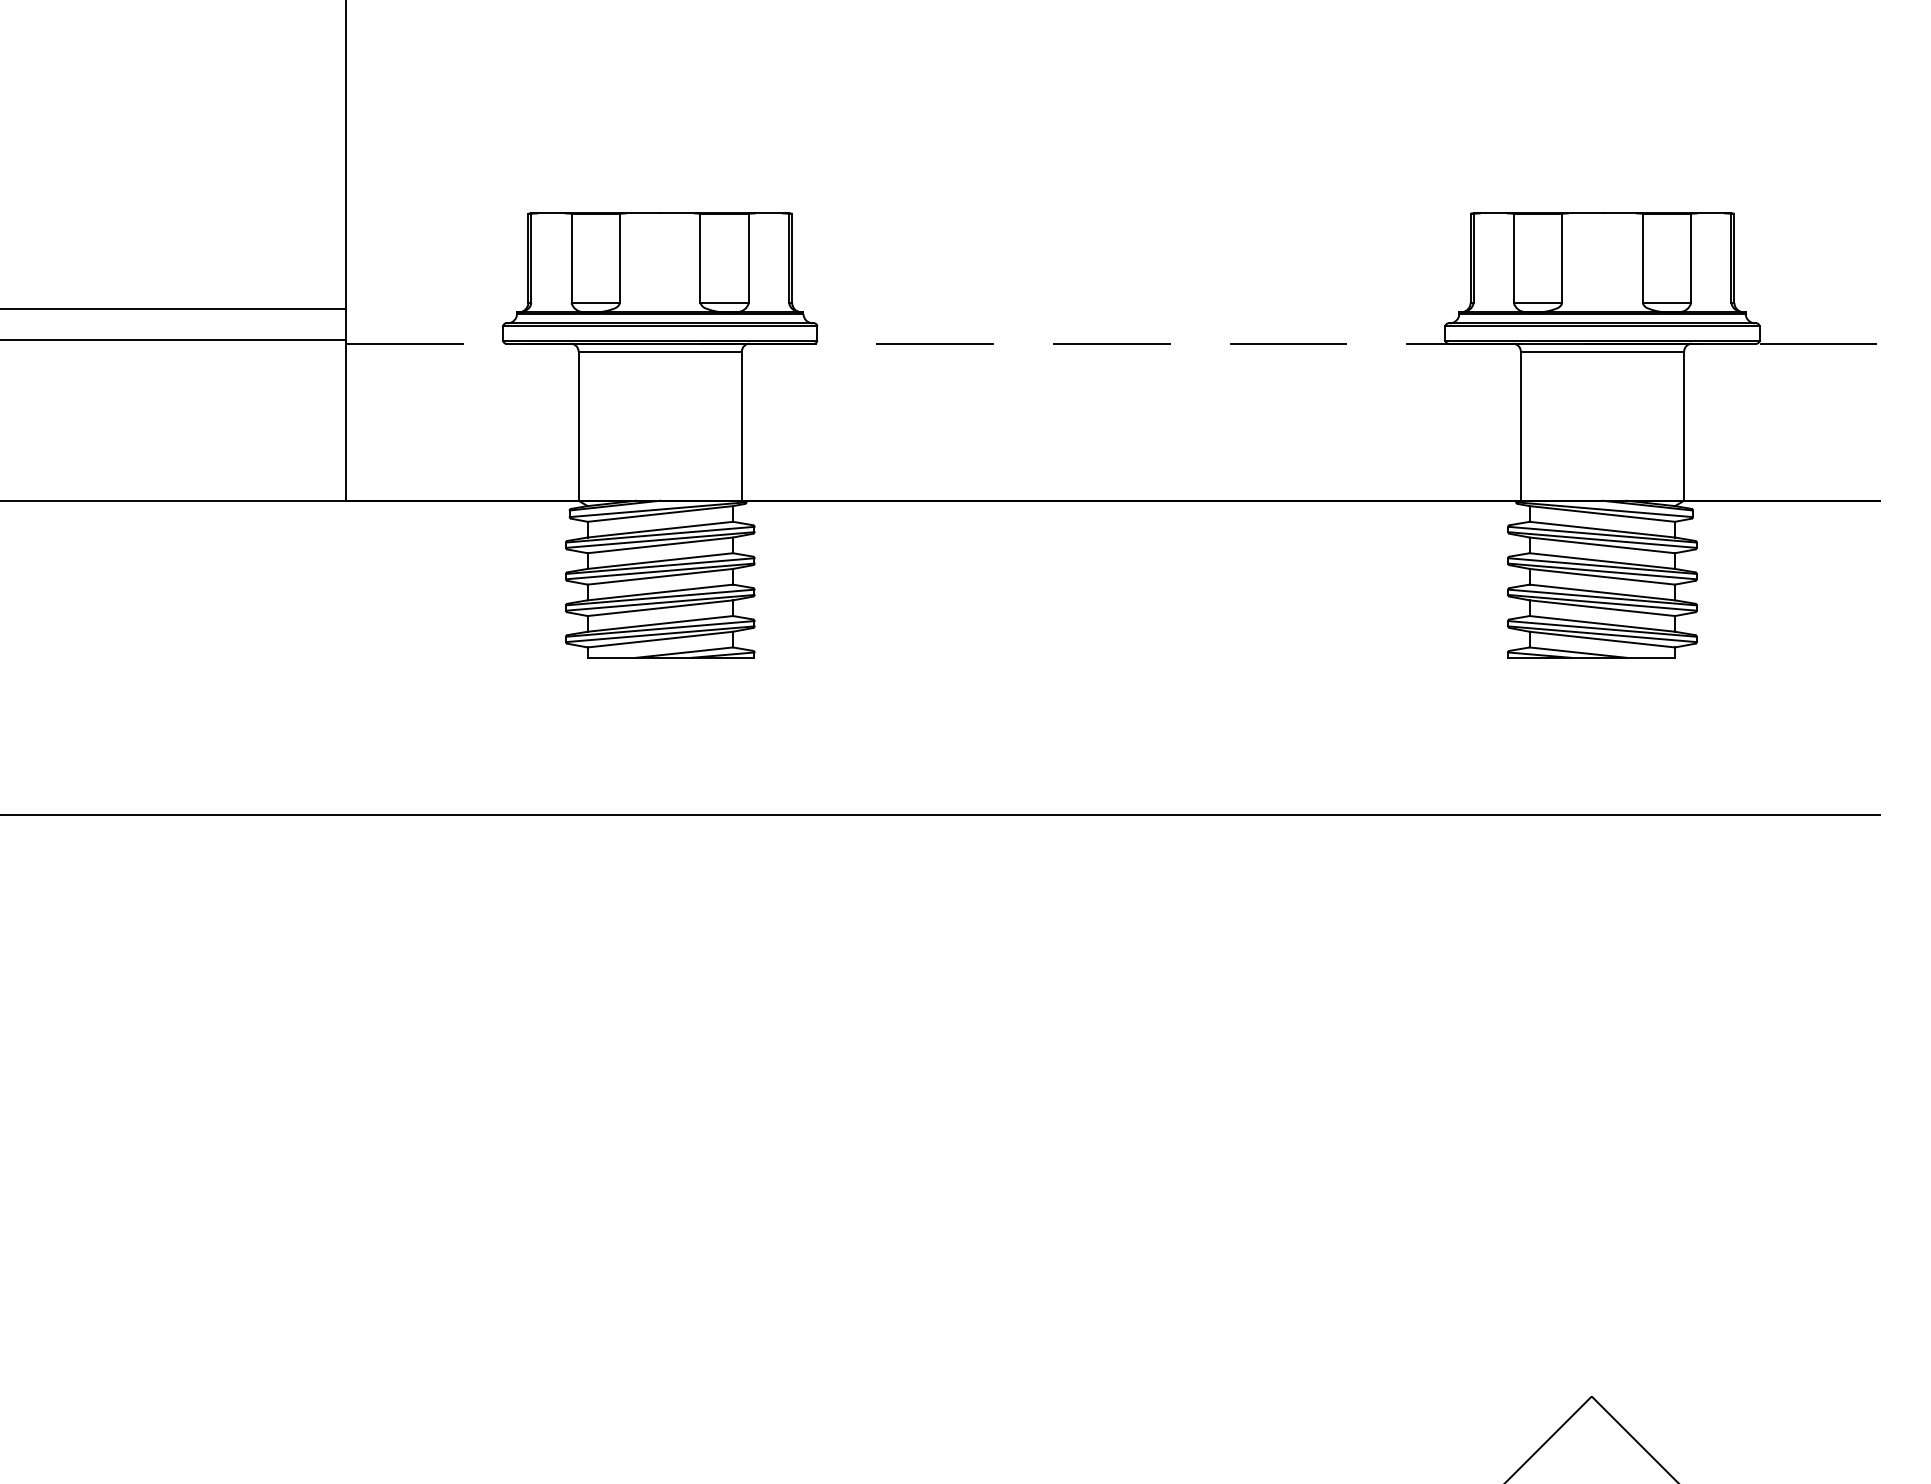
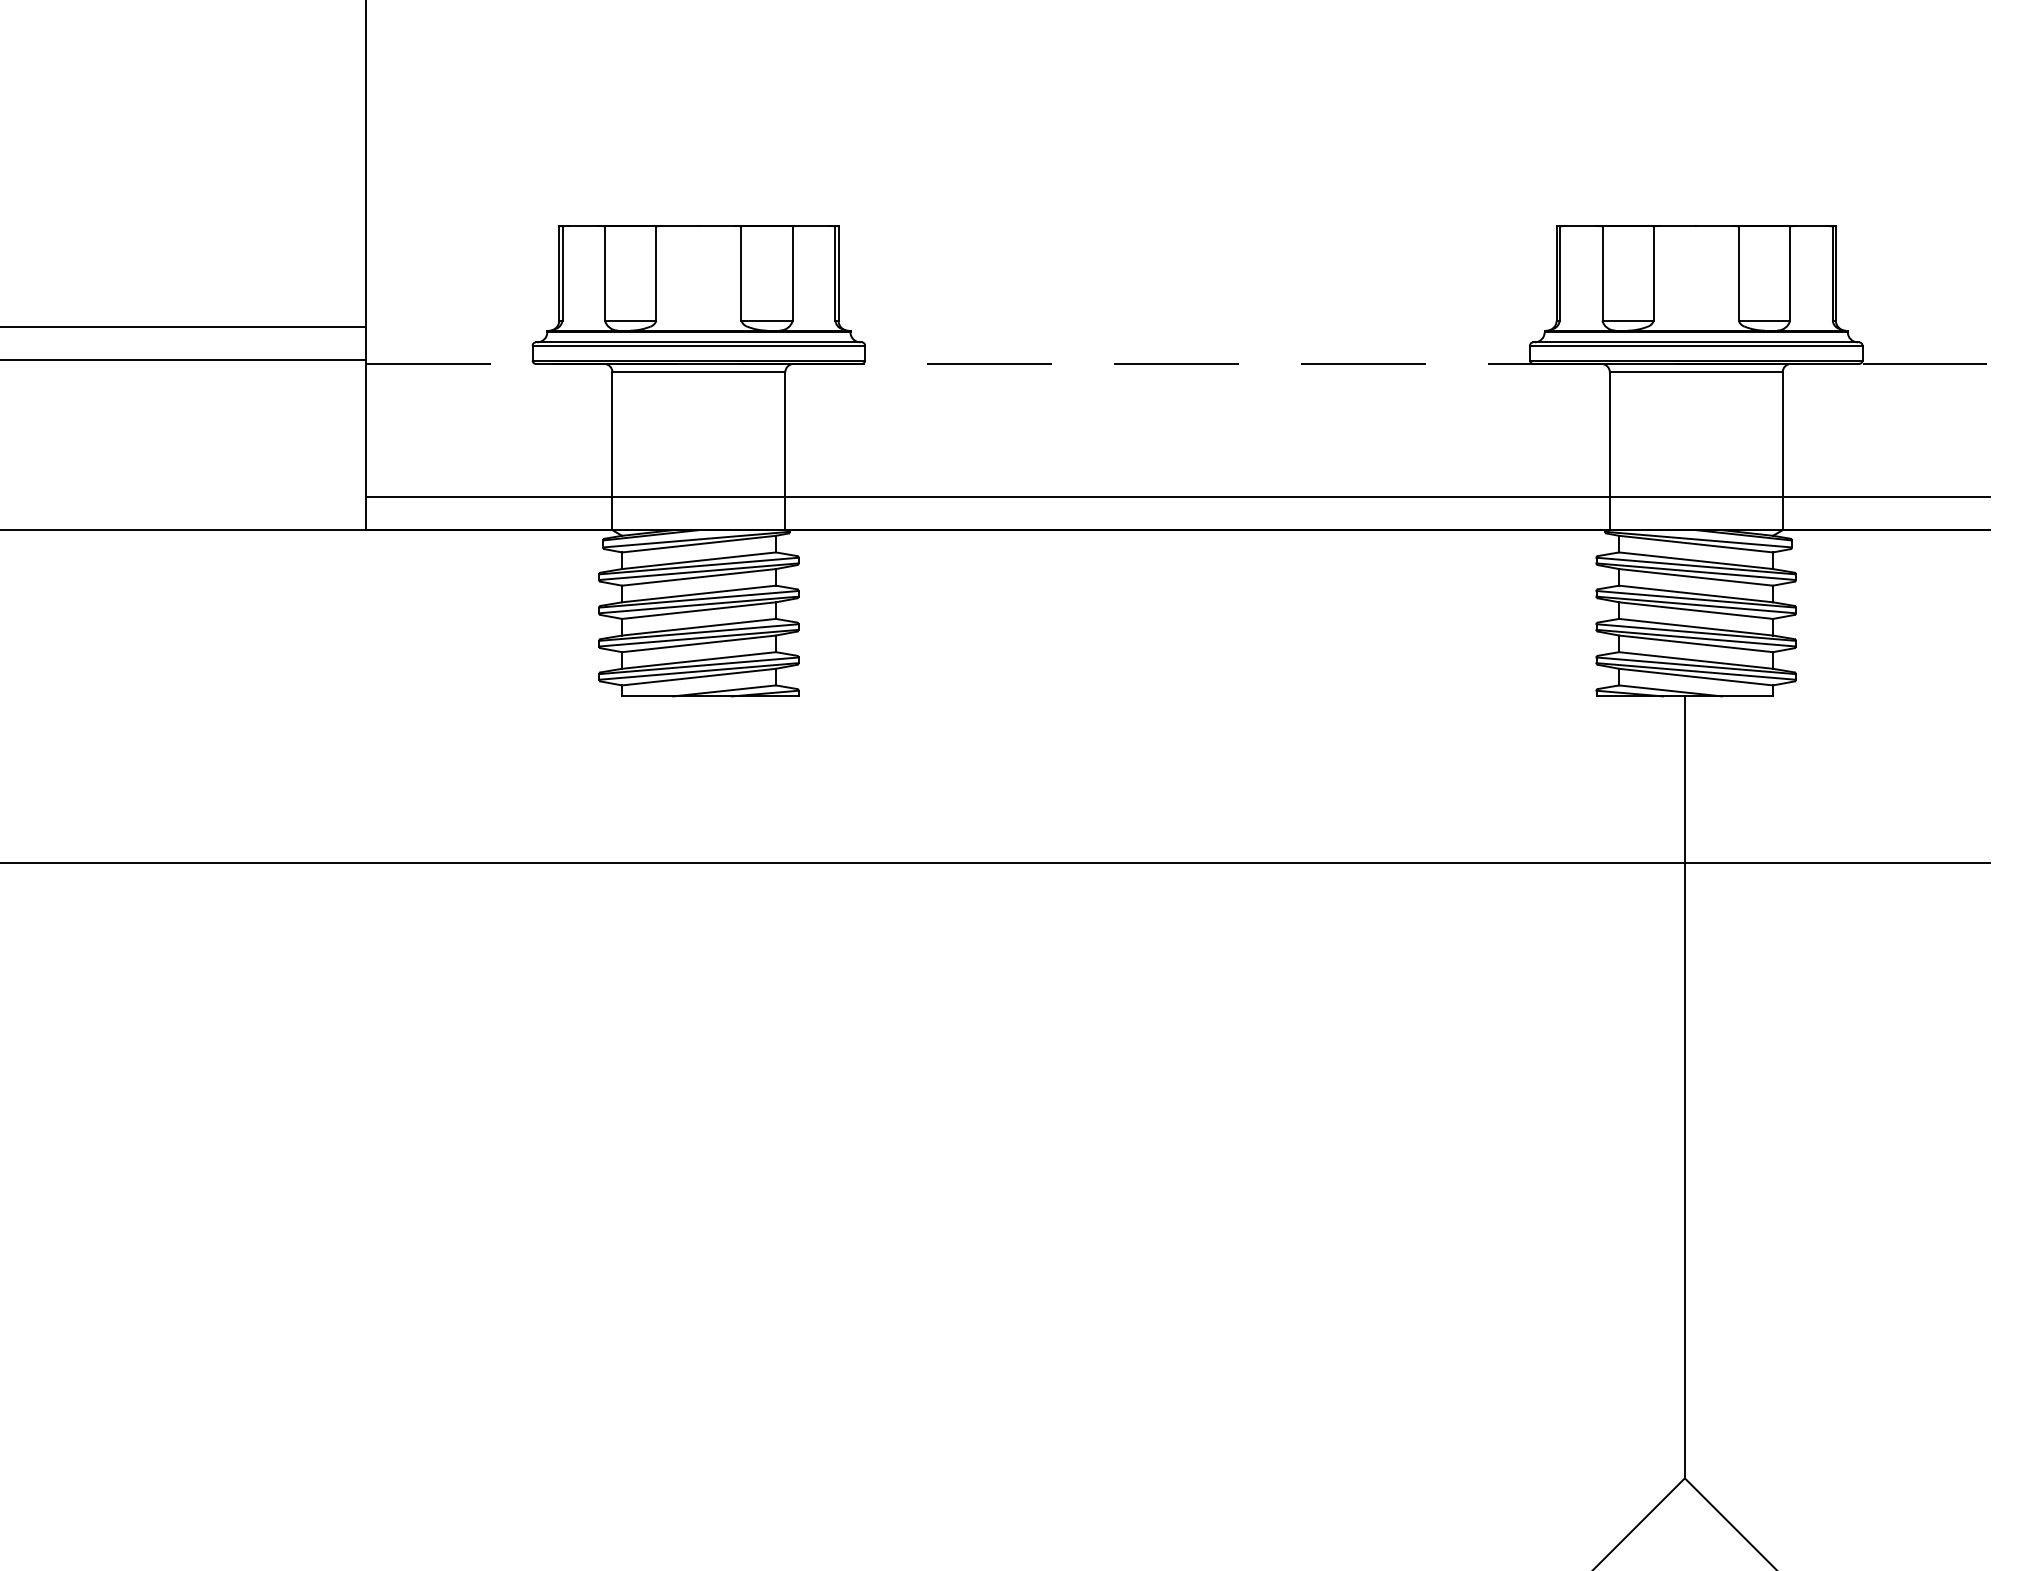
line: (1113, 469) -> (1178, 497), added
line: (1591, 1026) -> (1684, 1086), added

